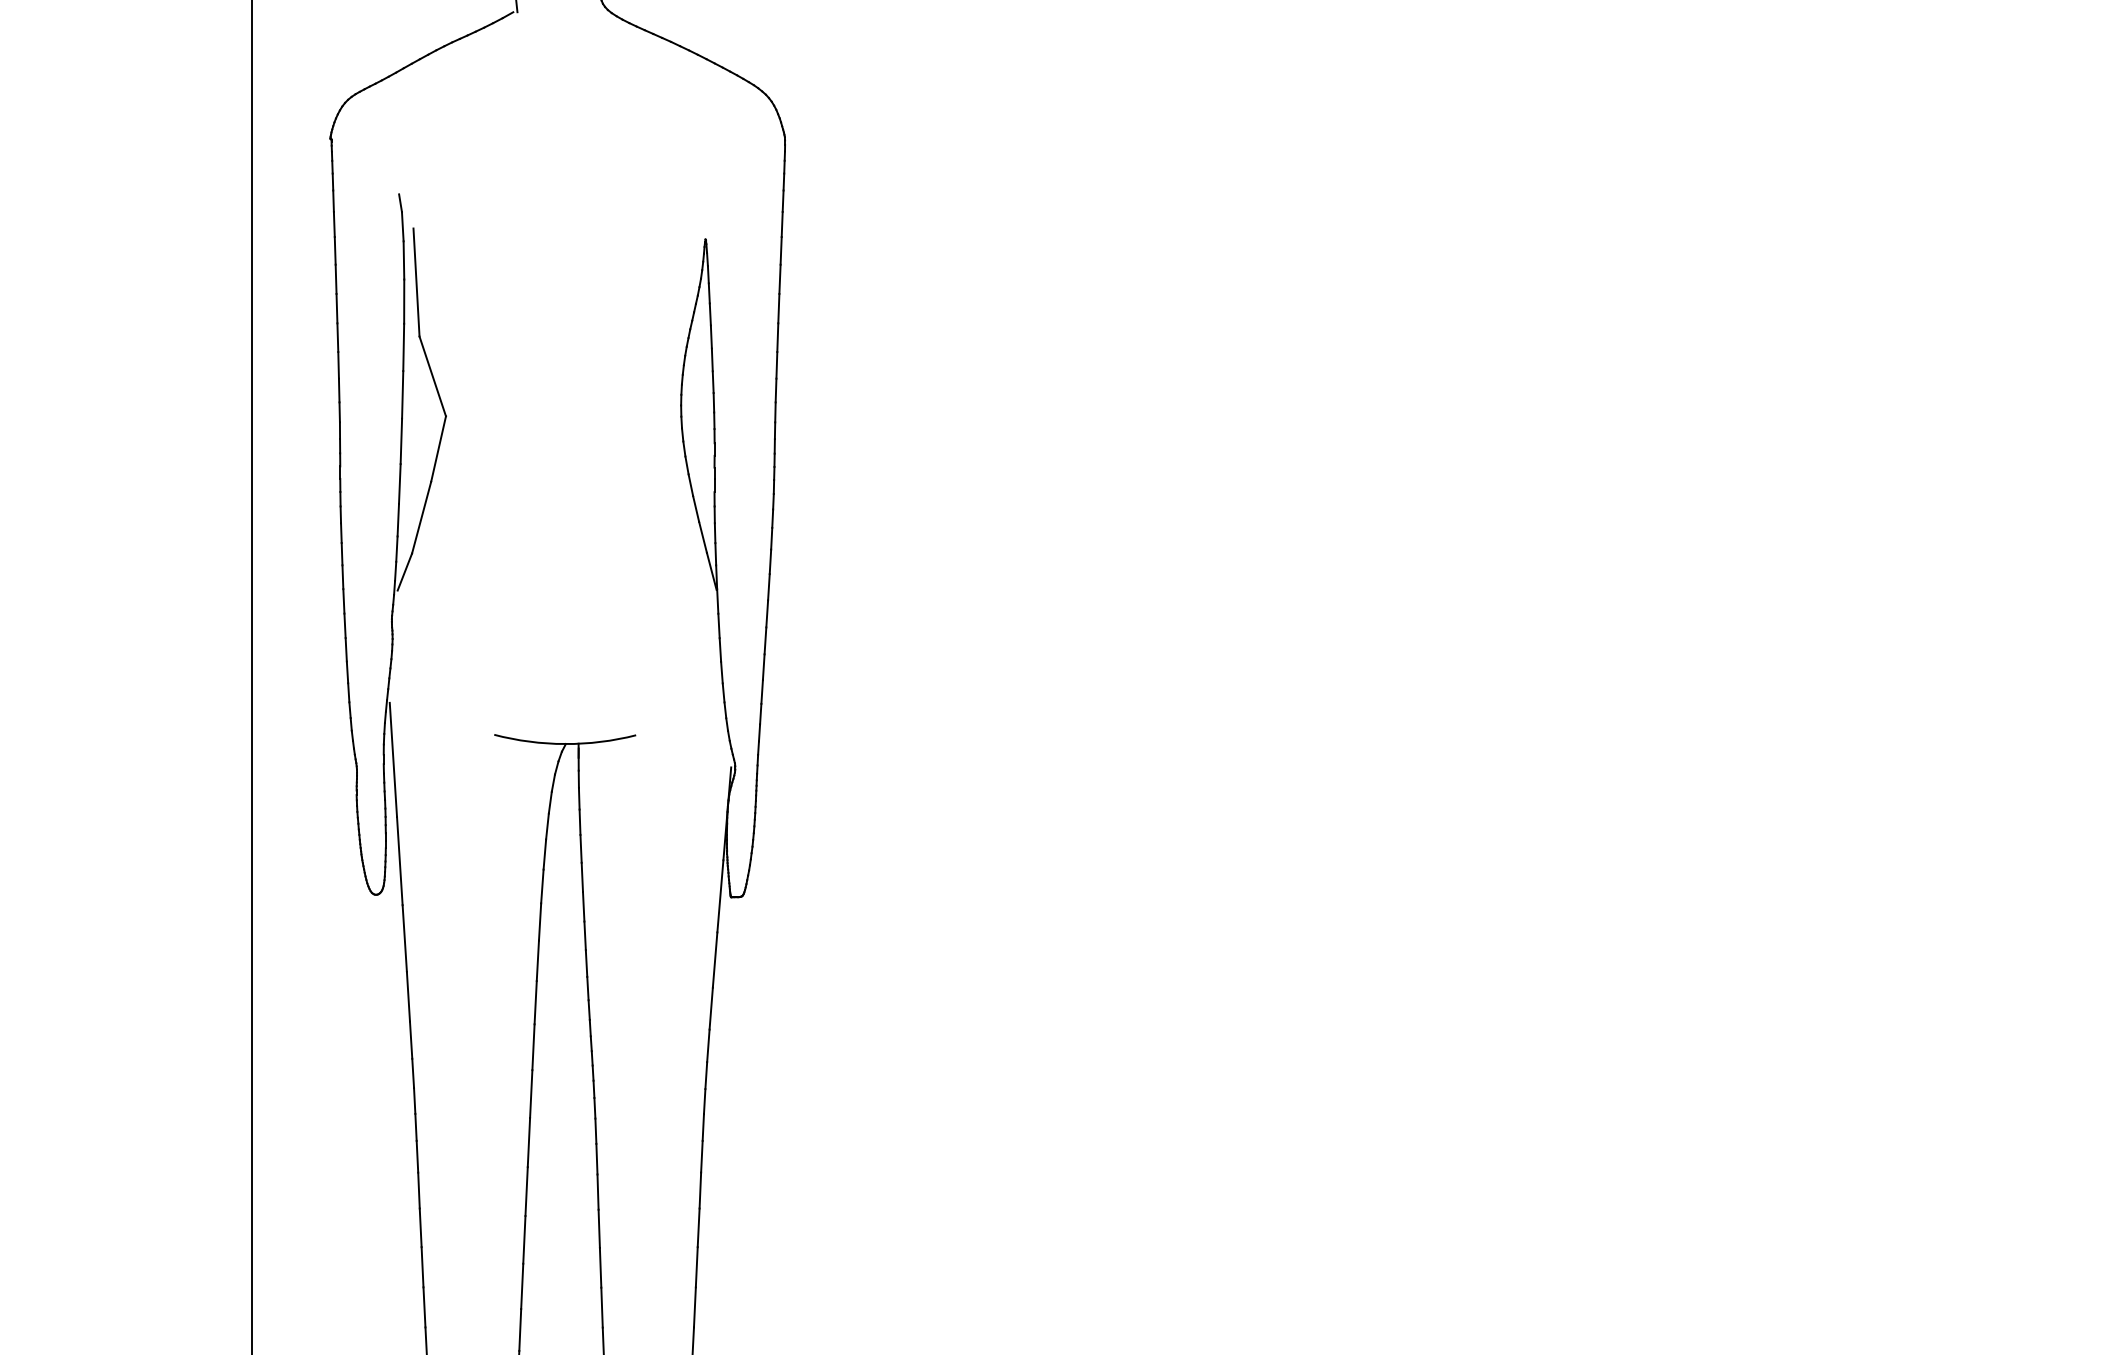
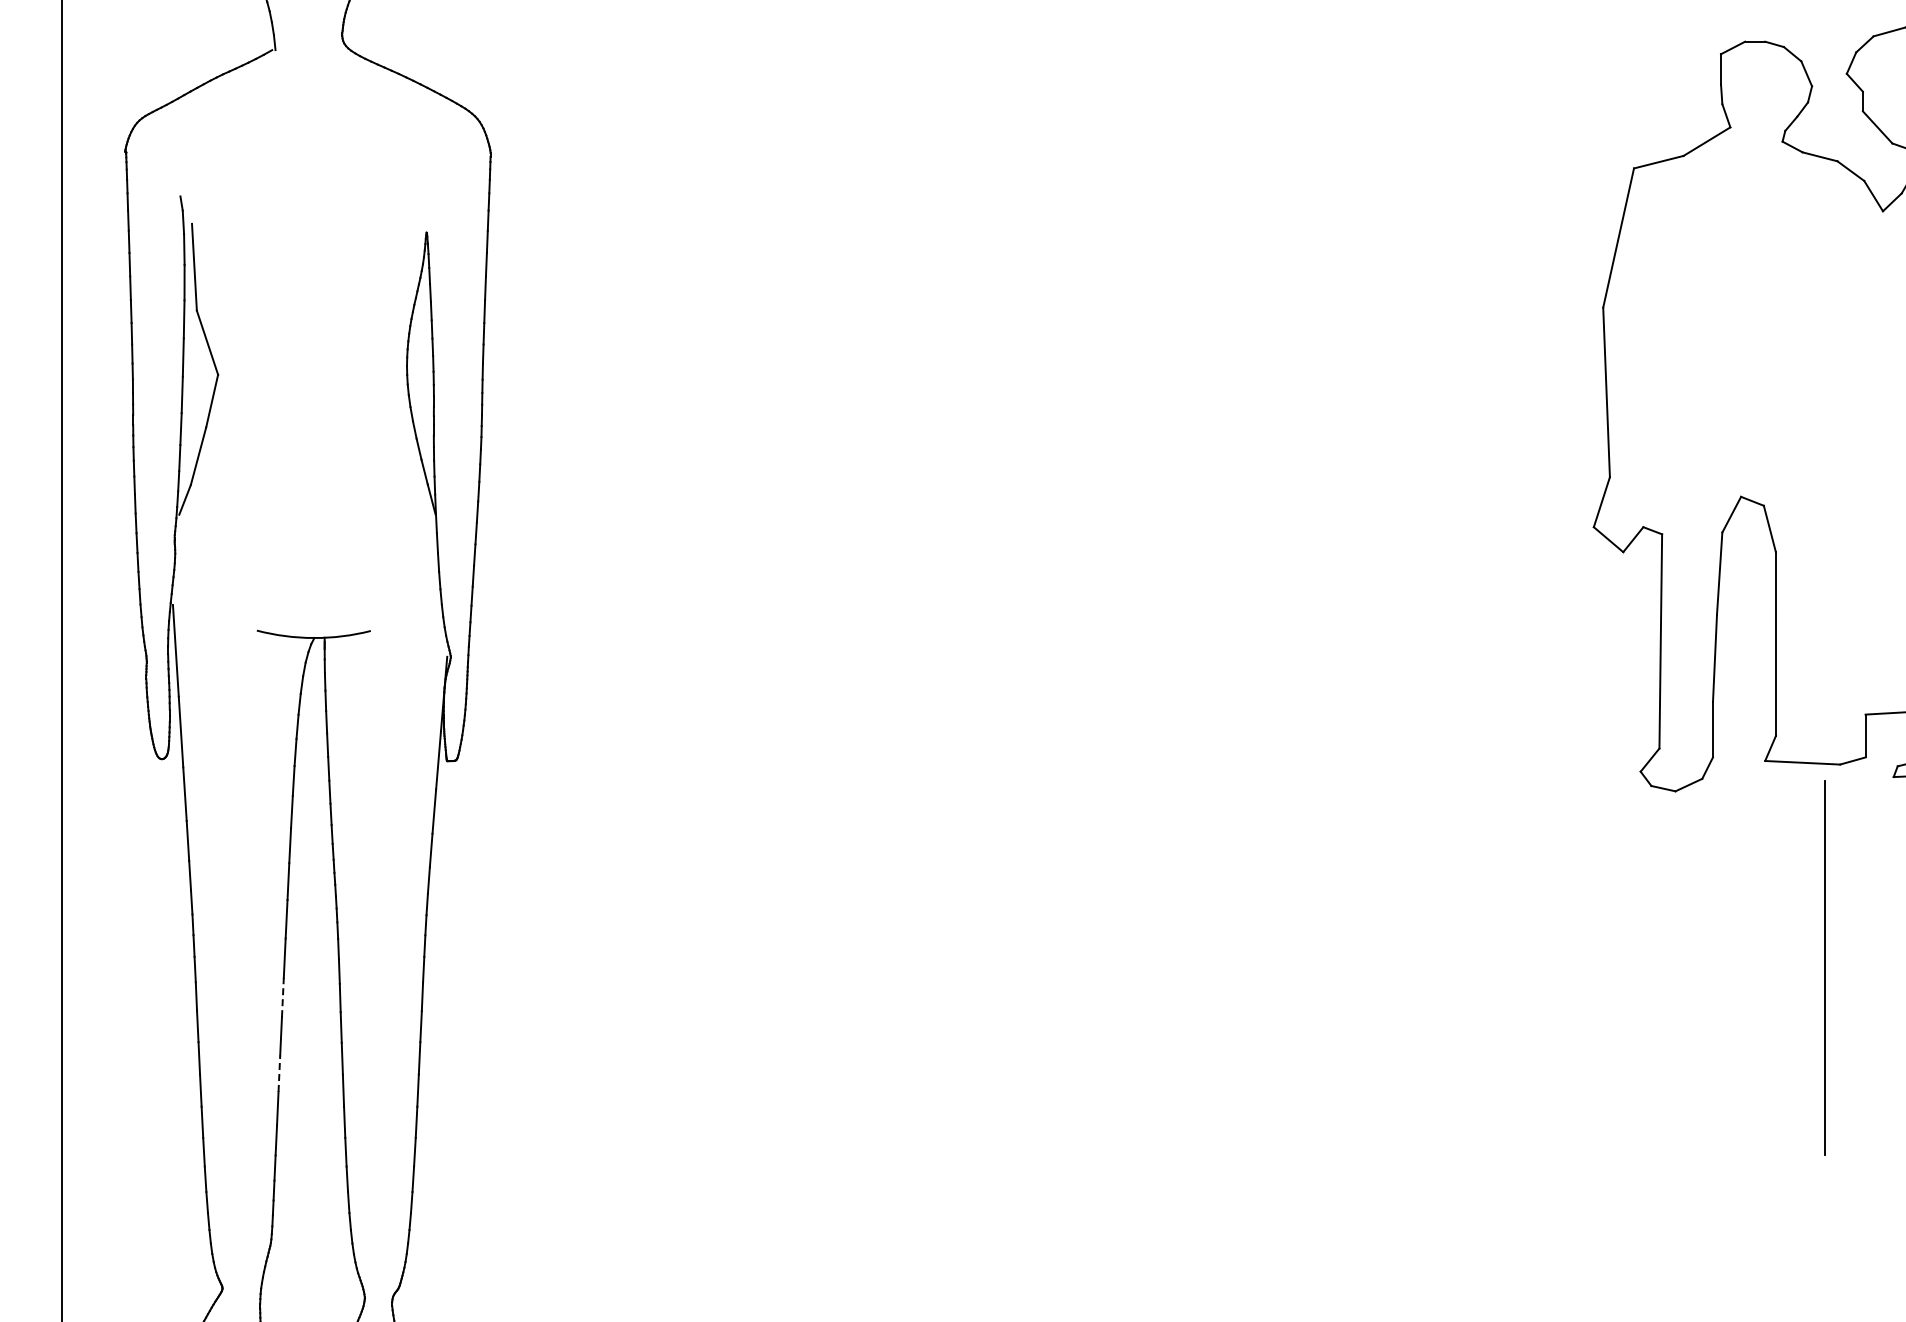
line: (526, 1191) -> (282, 997), solid -> dashed
line: (522, 1286) -> (279, 1073), solid -> dashed

